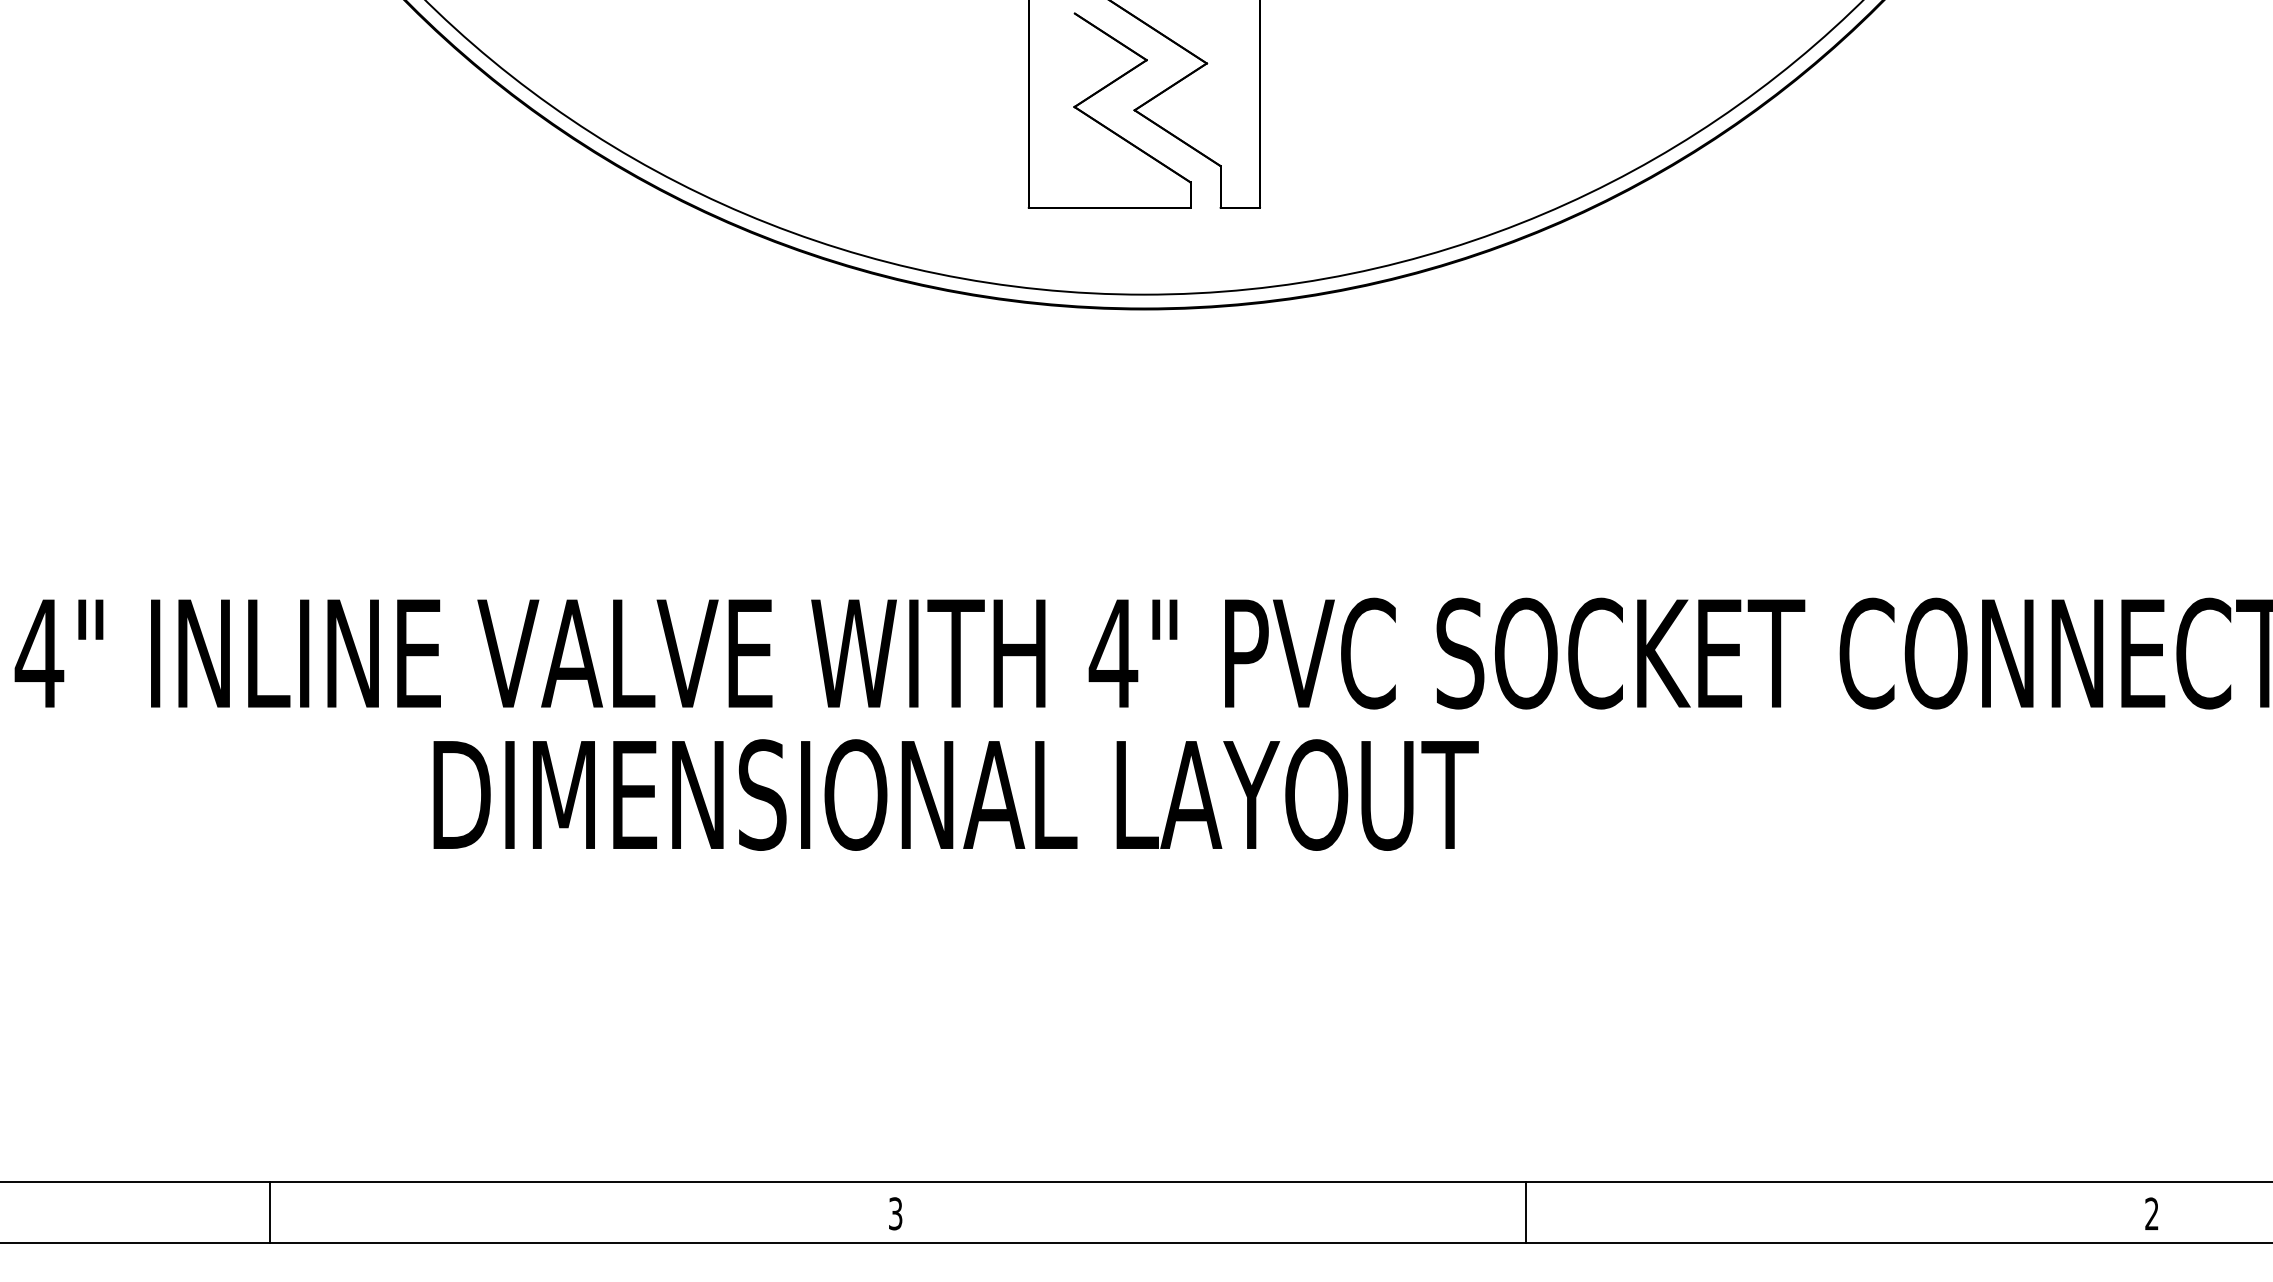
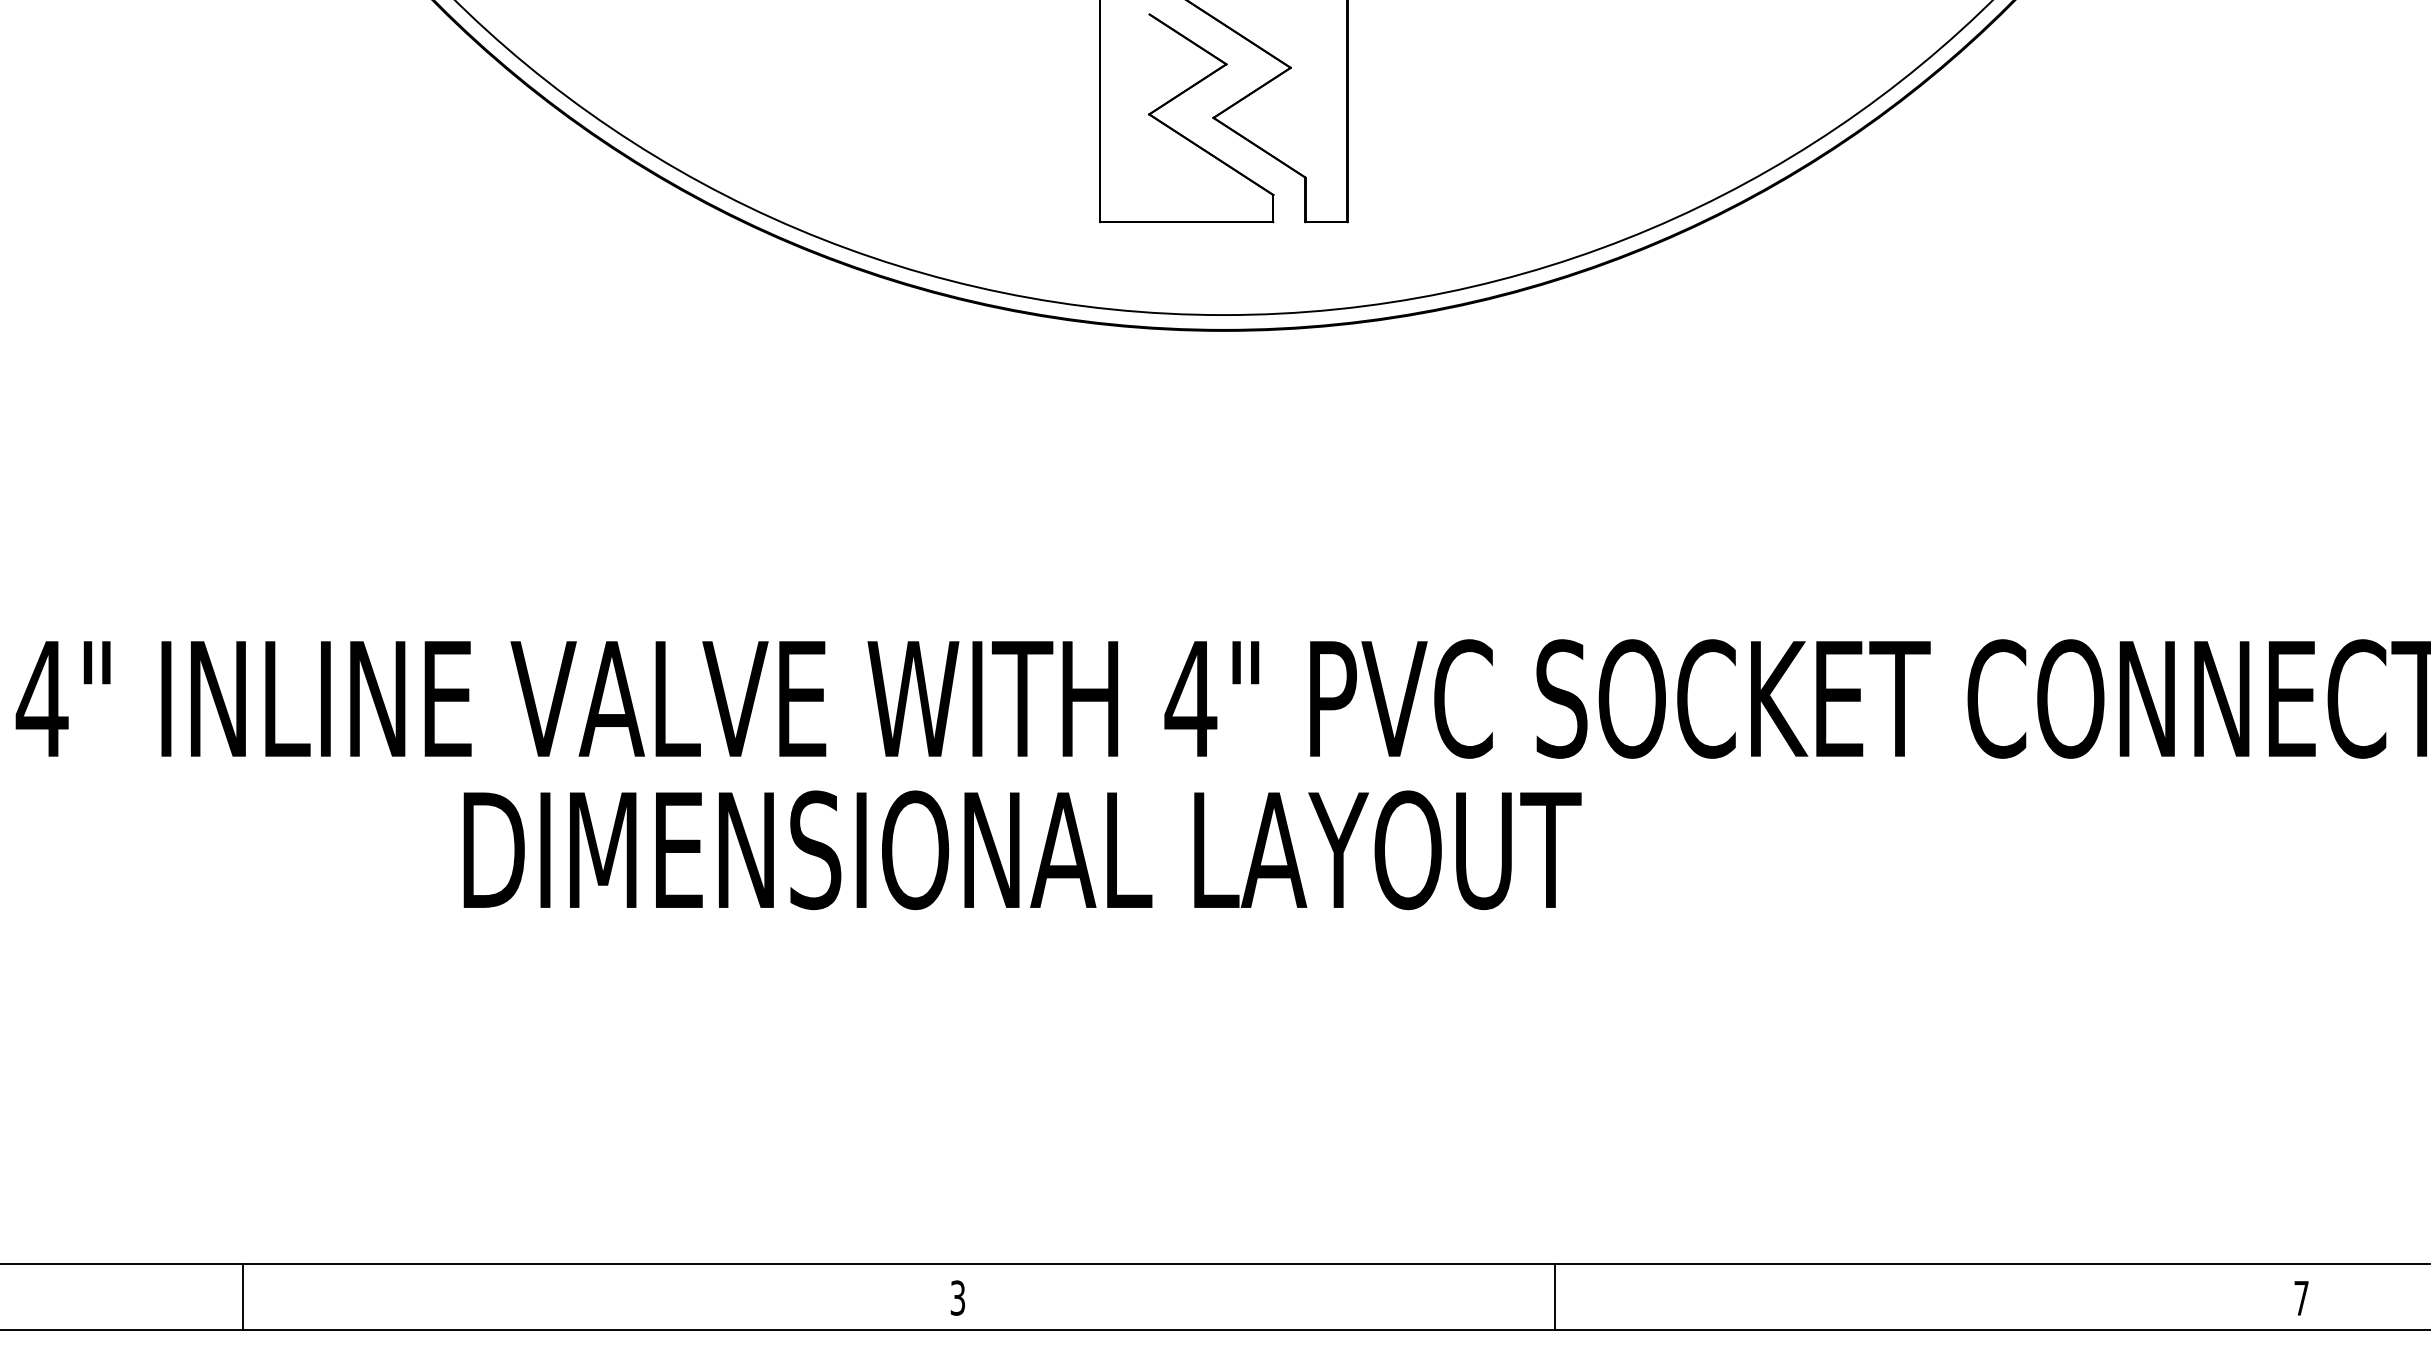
line: (270, 1212) -> (243, 1296), moved
line: (1525, 1212) -> (1554, 1296), moved
text: (2151, 1213) -> (2301, 1297), 2 -> 7

